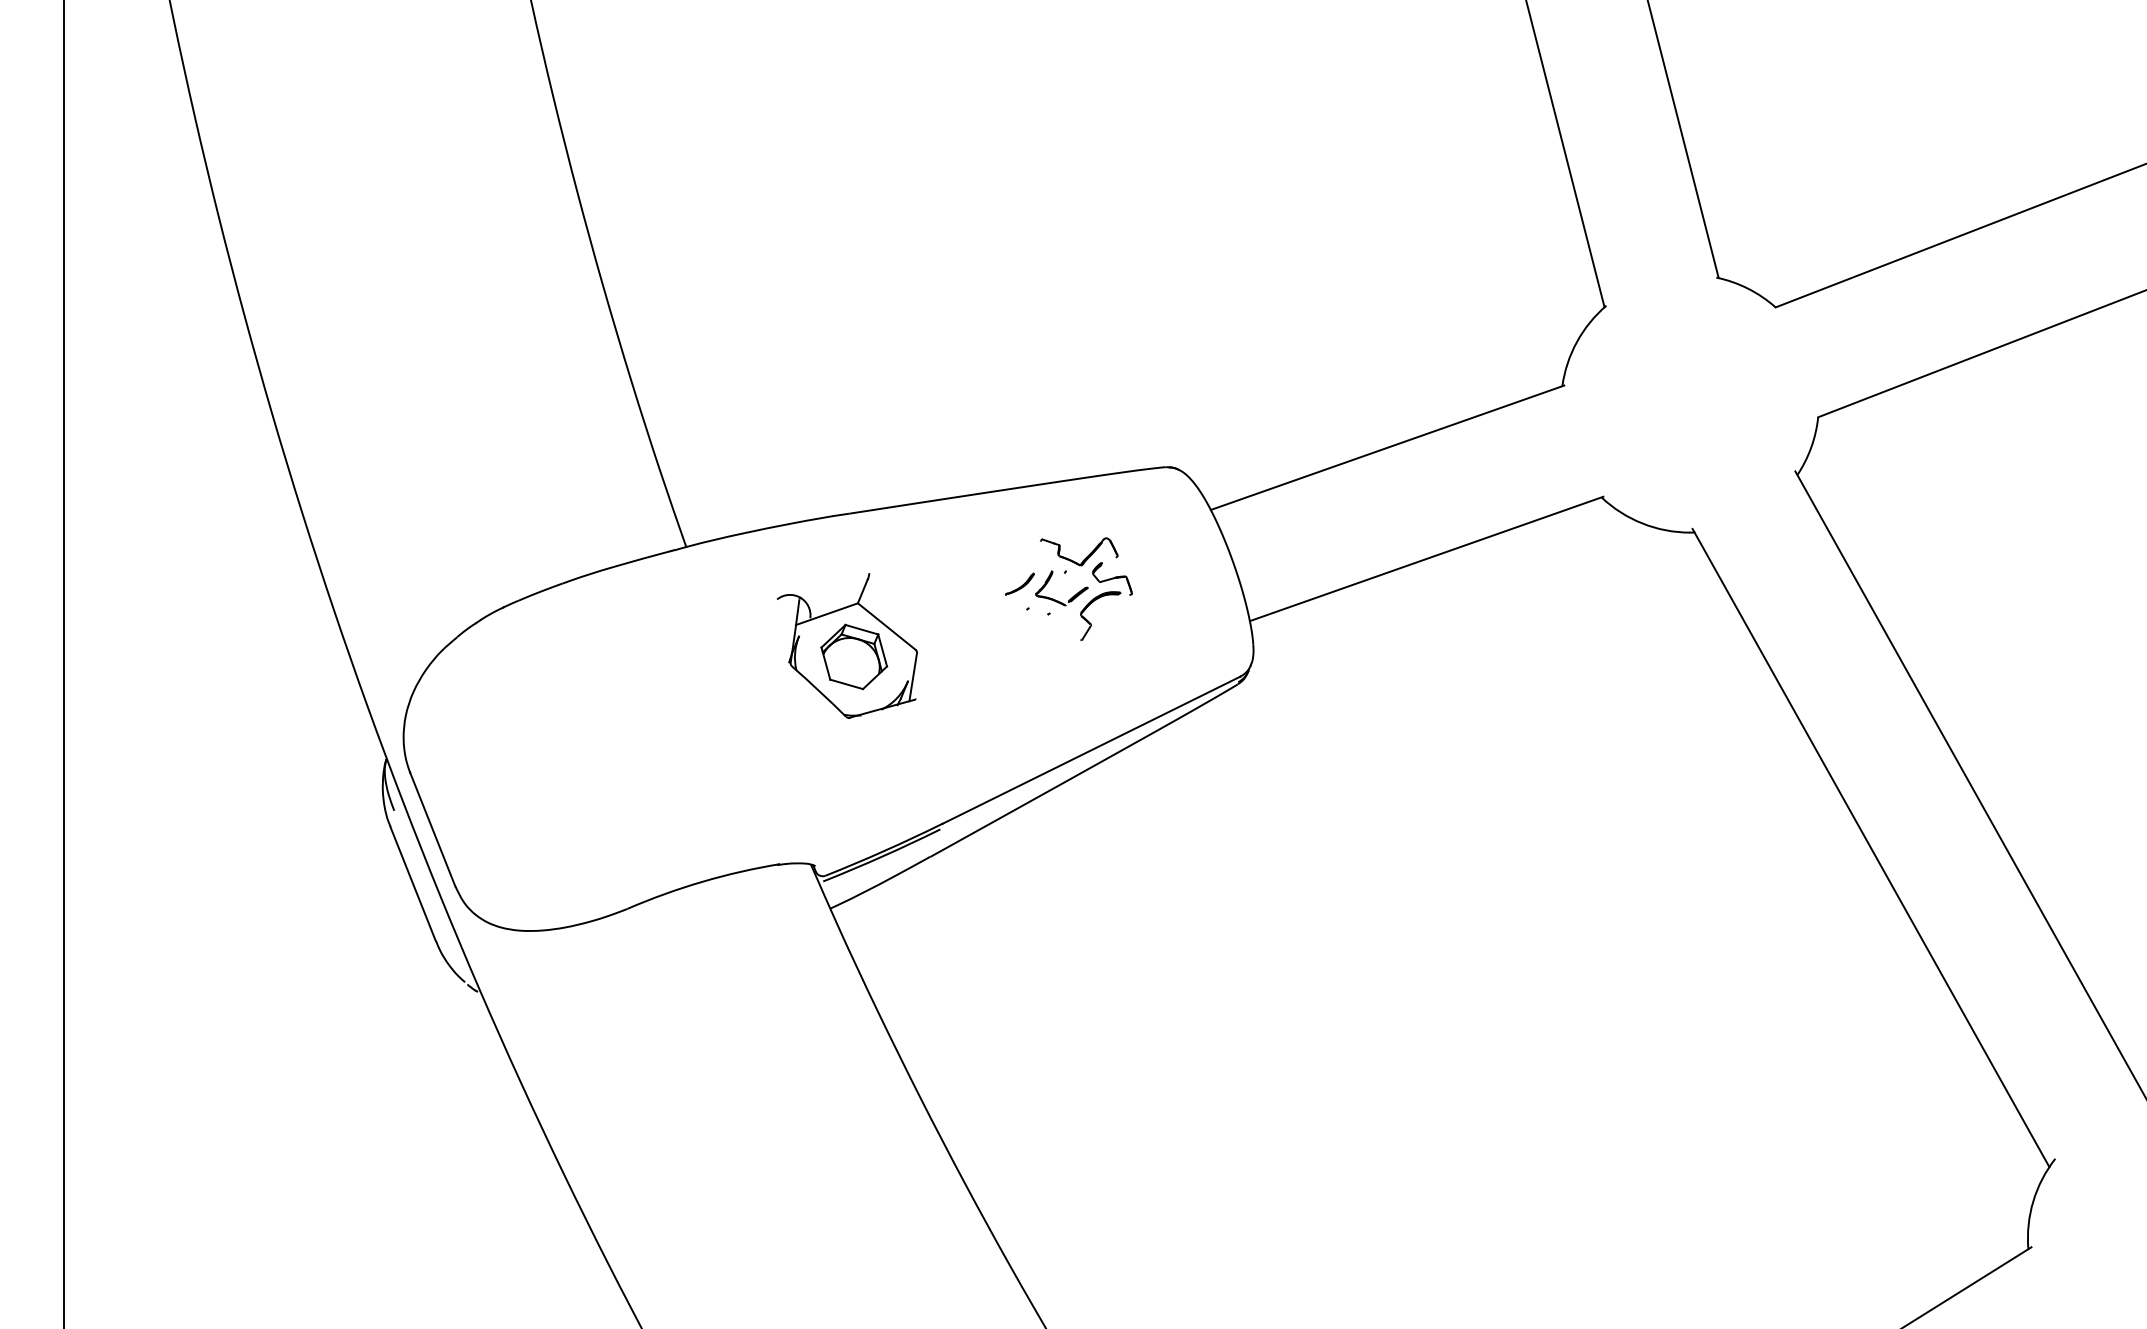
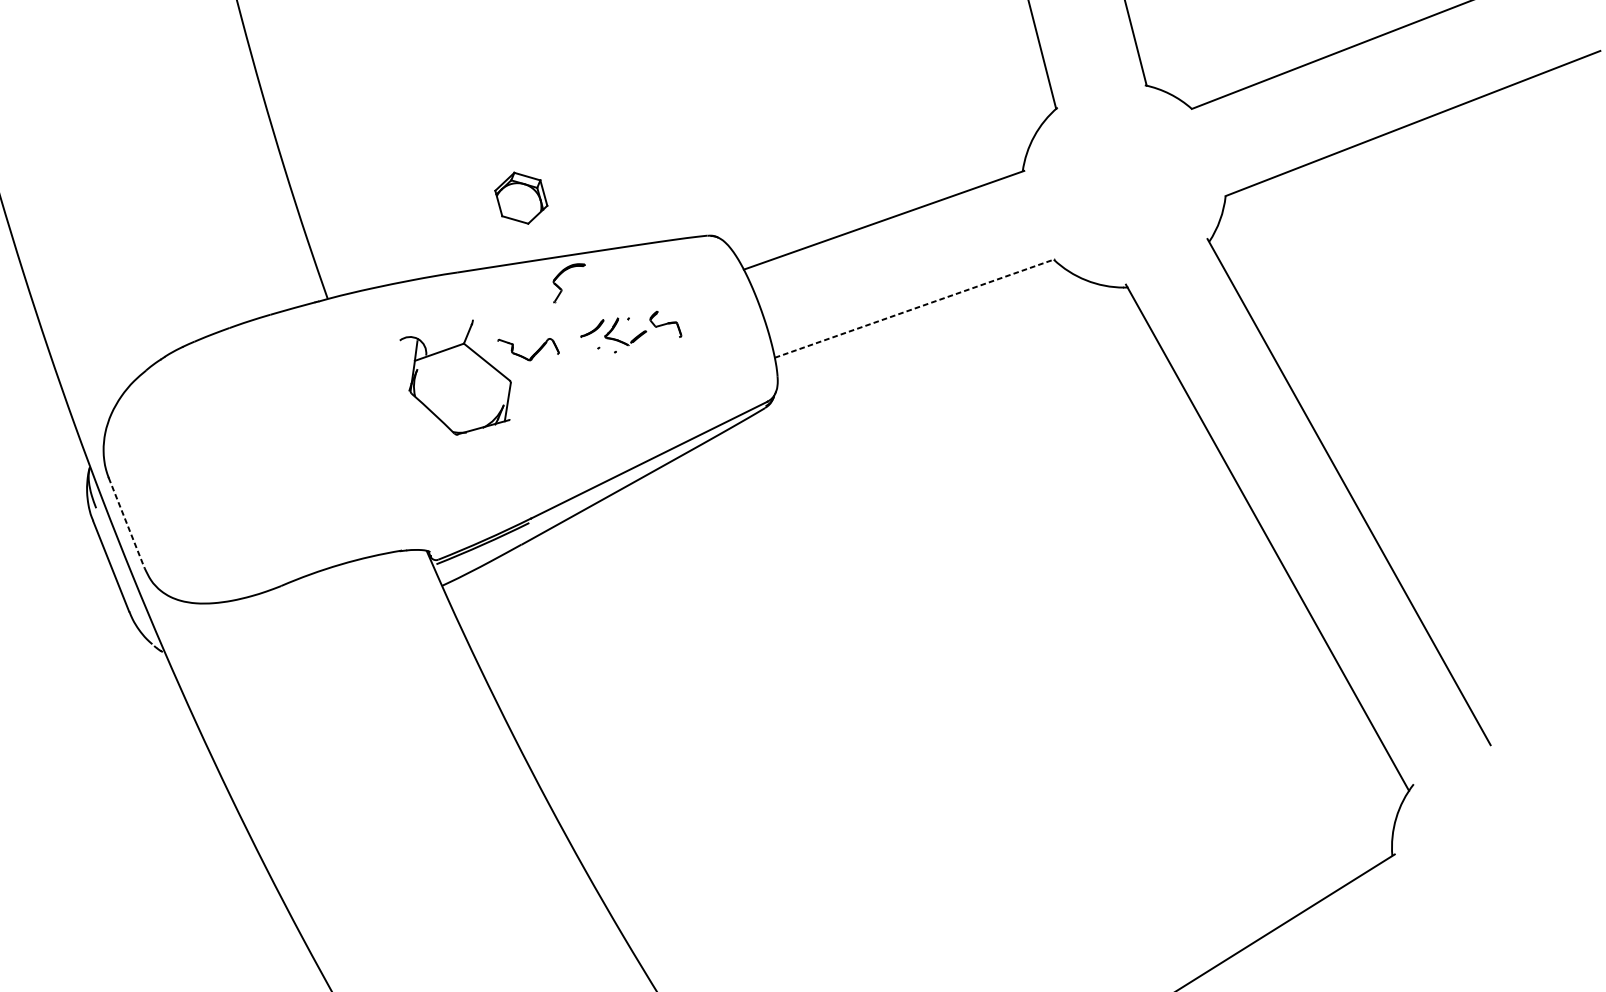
part: (1085, 557) -> (533, 354), moved
line: (1427, 558) -> (915, 308), solid -> dashed
part: (1091, 623) -> (561, 289), moved
part: (854, 656) -> (521, 197), moved
line: (432, 830) -> (126, 523), solid -> dashed

